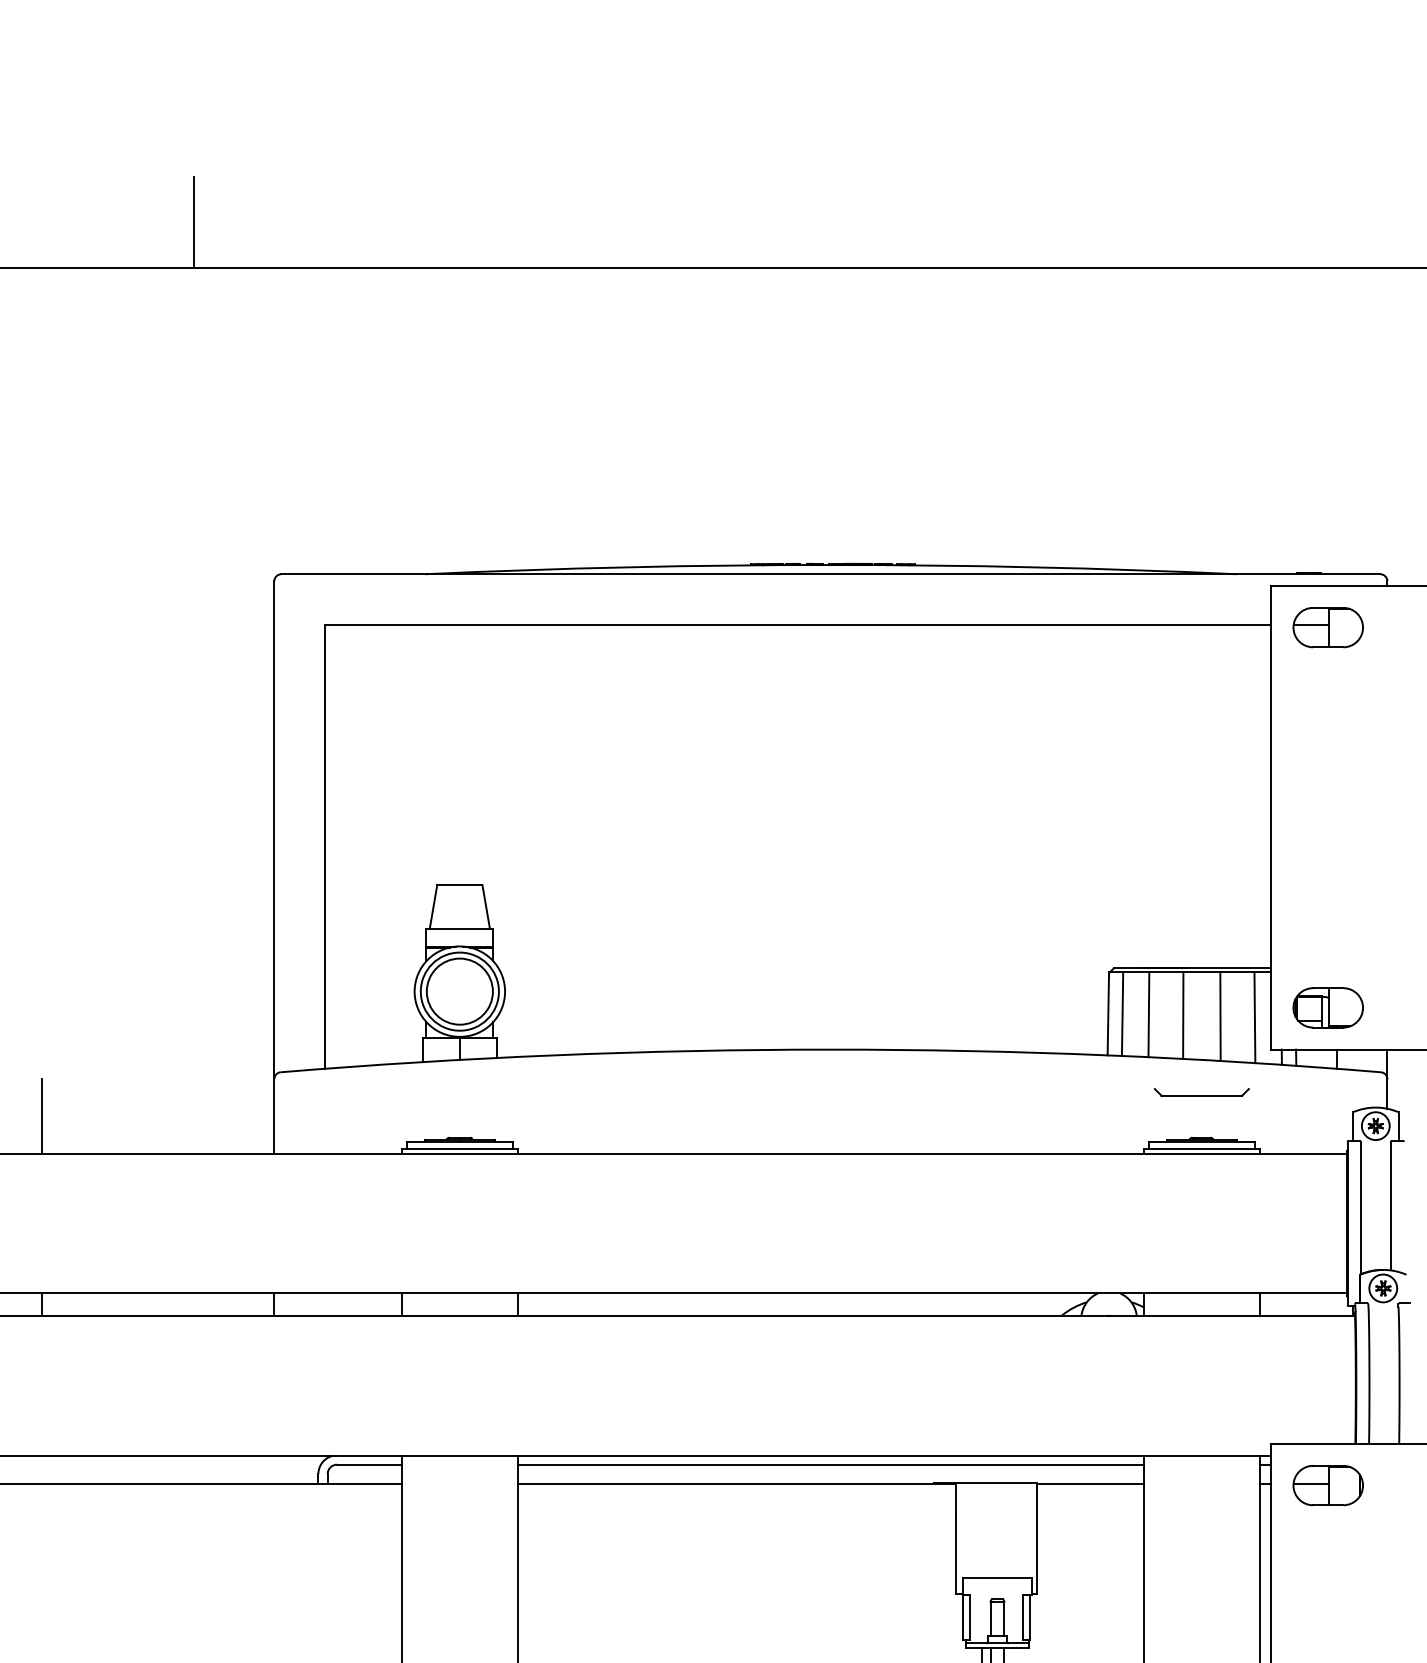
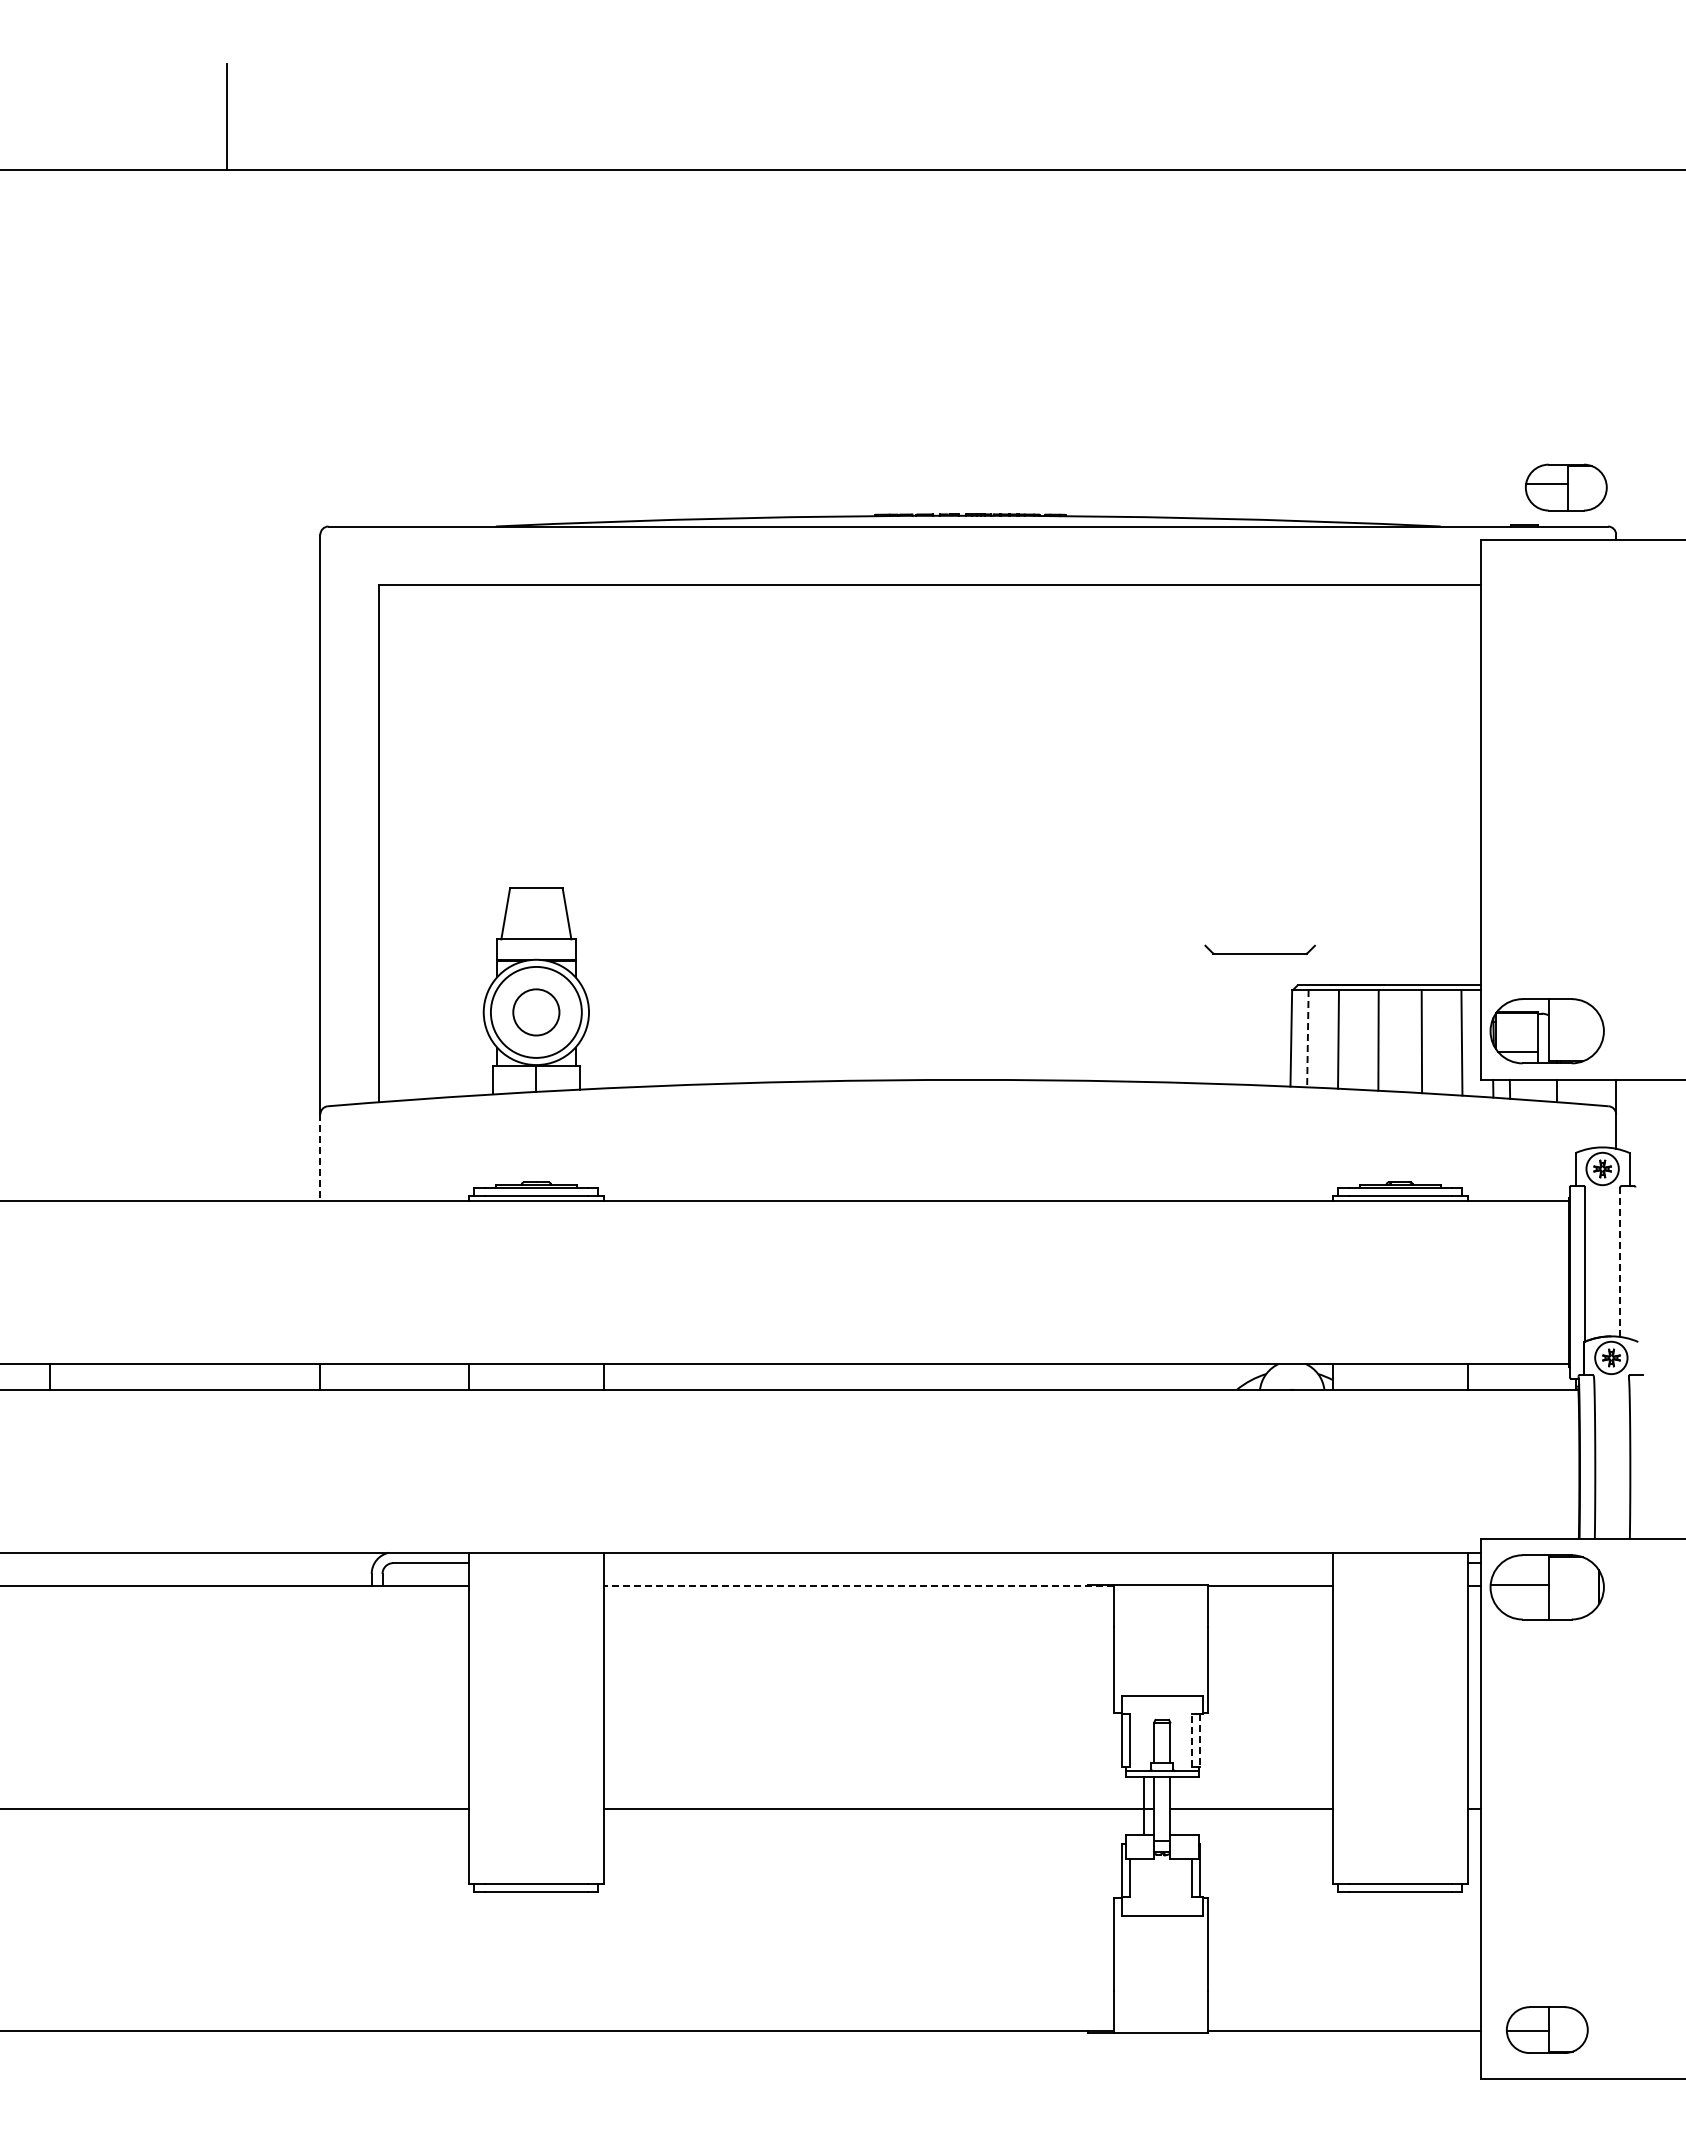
part: (1328, 627) -> (1566, 487), moved
circle: (459, 990) -> (535, 1011), size x0.6
part: (1328, 1008) -> (1547, 1031), size x1.4
line: (1122, 1014) -> (1307, 1038), solid -> dashed
part: (1201, 1092) -> (1259, 949), moved
line: (42, 1116) -> (50, 1157), removed
line: (274, 1117) -> (320, 1158), solid -> dashed
line: (1391, 1206) -> (1620, 1262), solid -> dashed
line: (830, 1465) -> (967, 1563), removed
line: (736, 1484) -> (858, 1586), solid -> dashed
part: (1328, 1485) -> (1547, 1587), size x1.4
line: (1022, 1617) -> (1191, 1740), solid -> dashed
line: (1030, 1617) -> (1200, 1741), solid -> dashed

